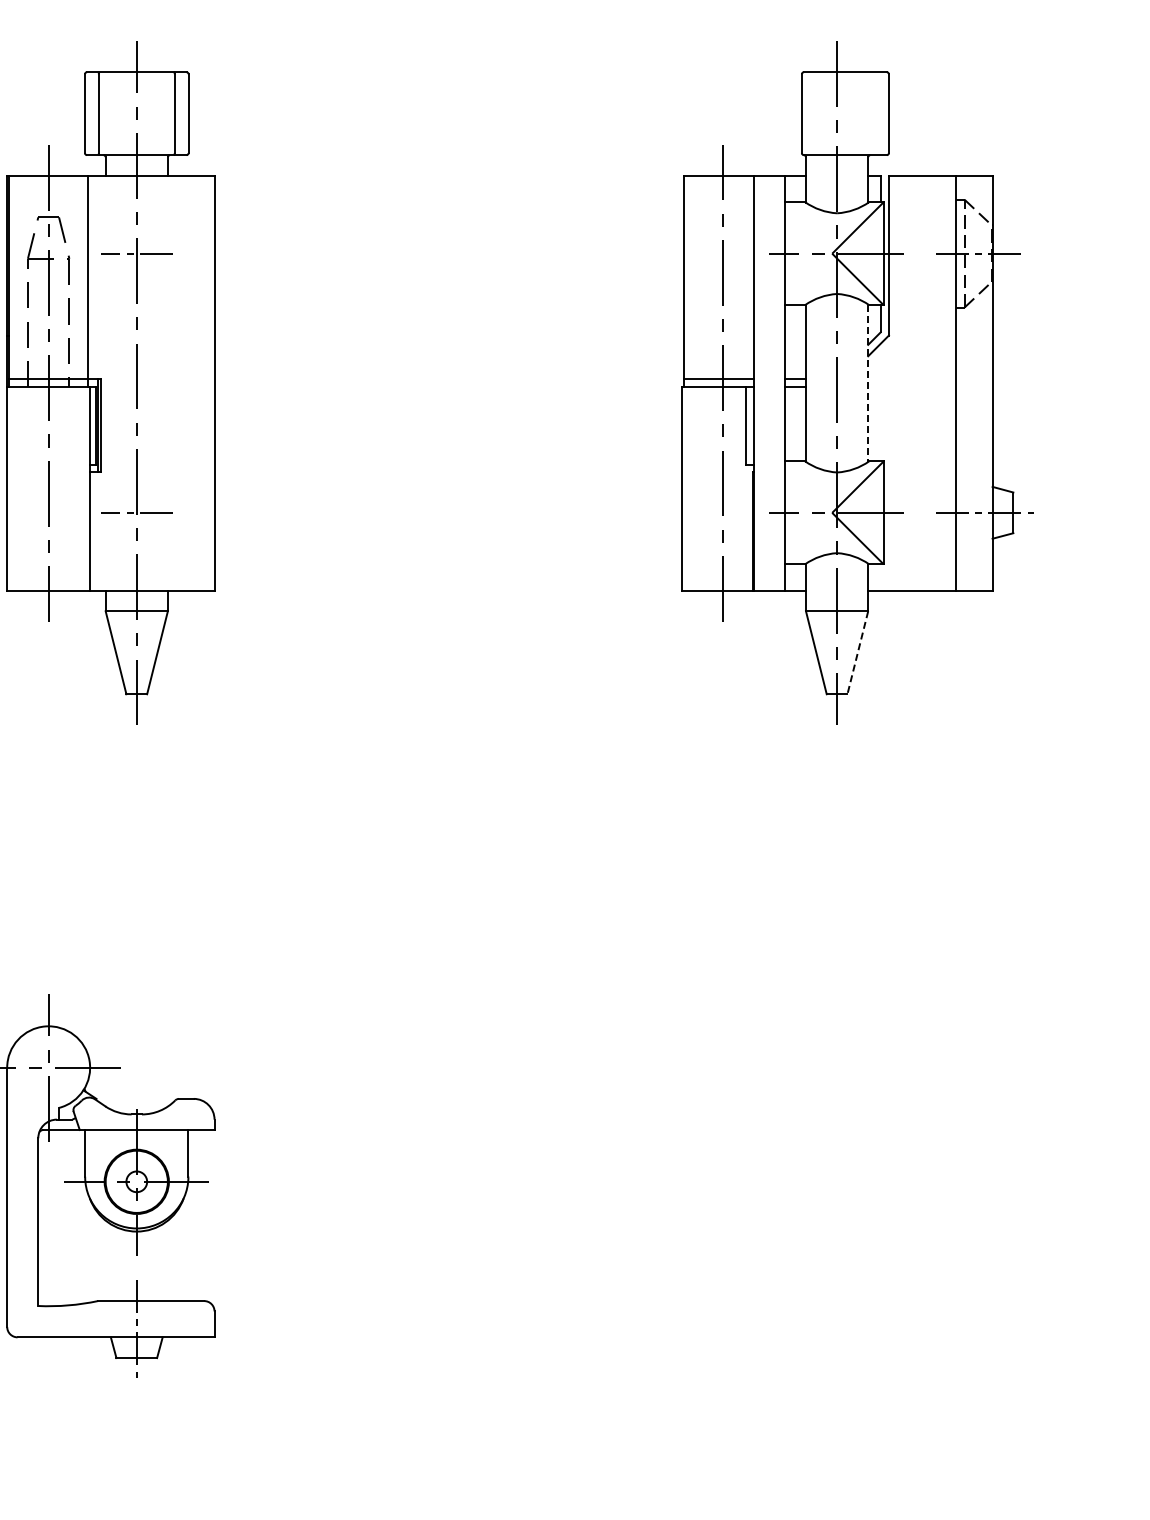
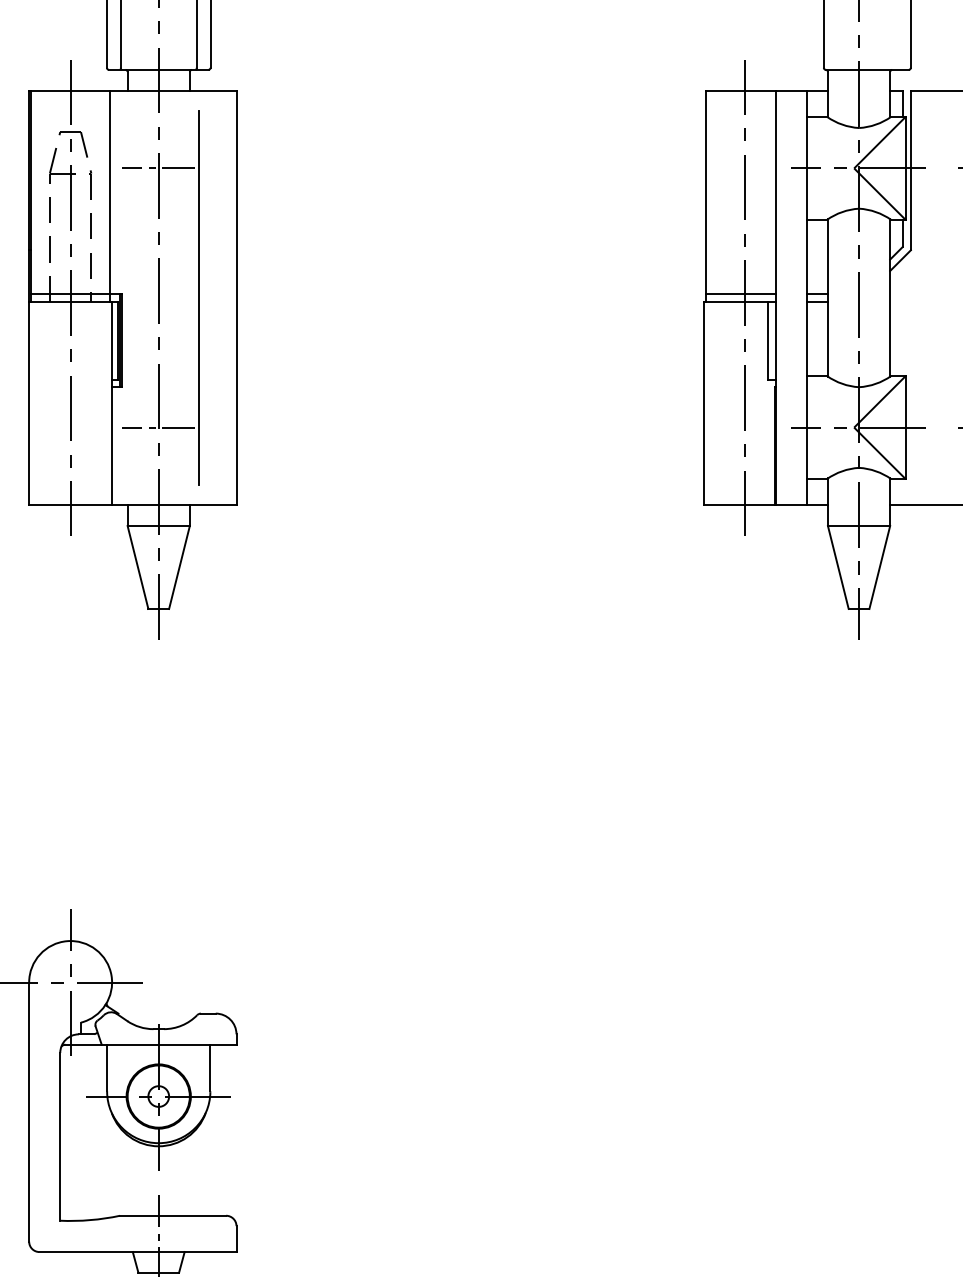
line: (177, 382) -> (199, 297), added
line: (868, 383) -> (890, 298), dashed -> solid
line: (857, 652) -> (879, 567), dashed -> solid

